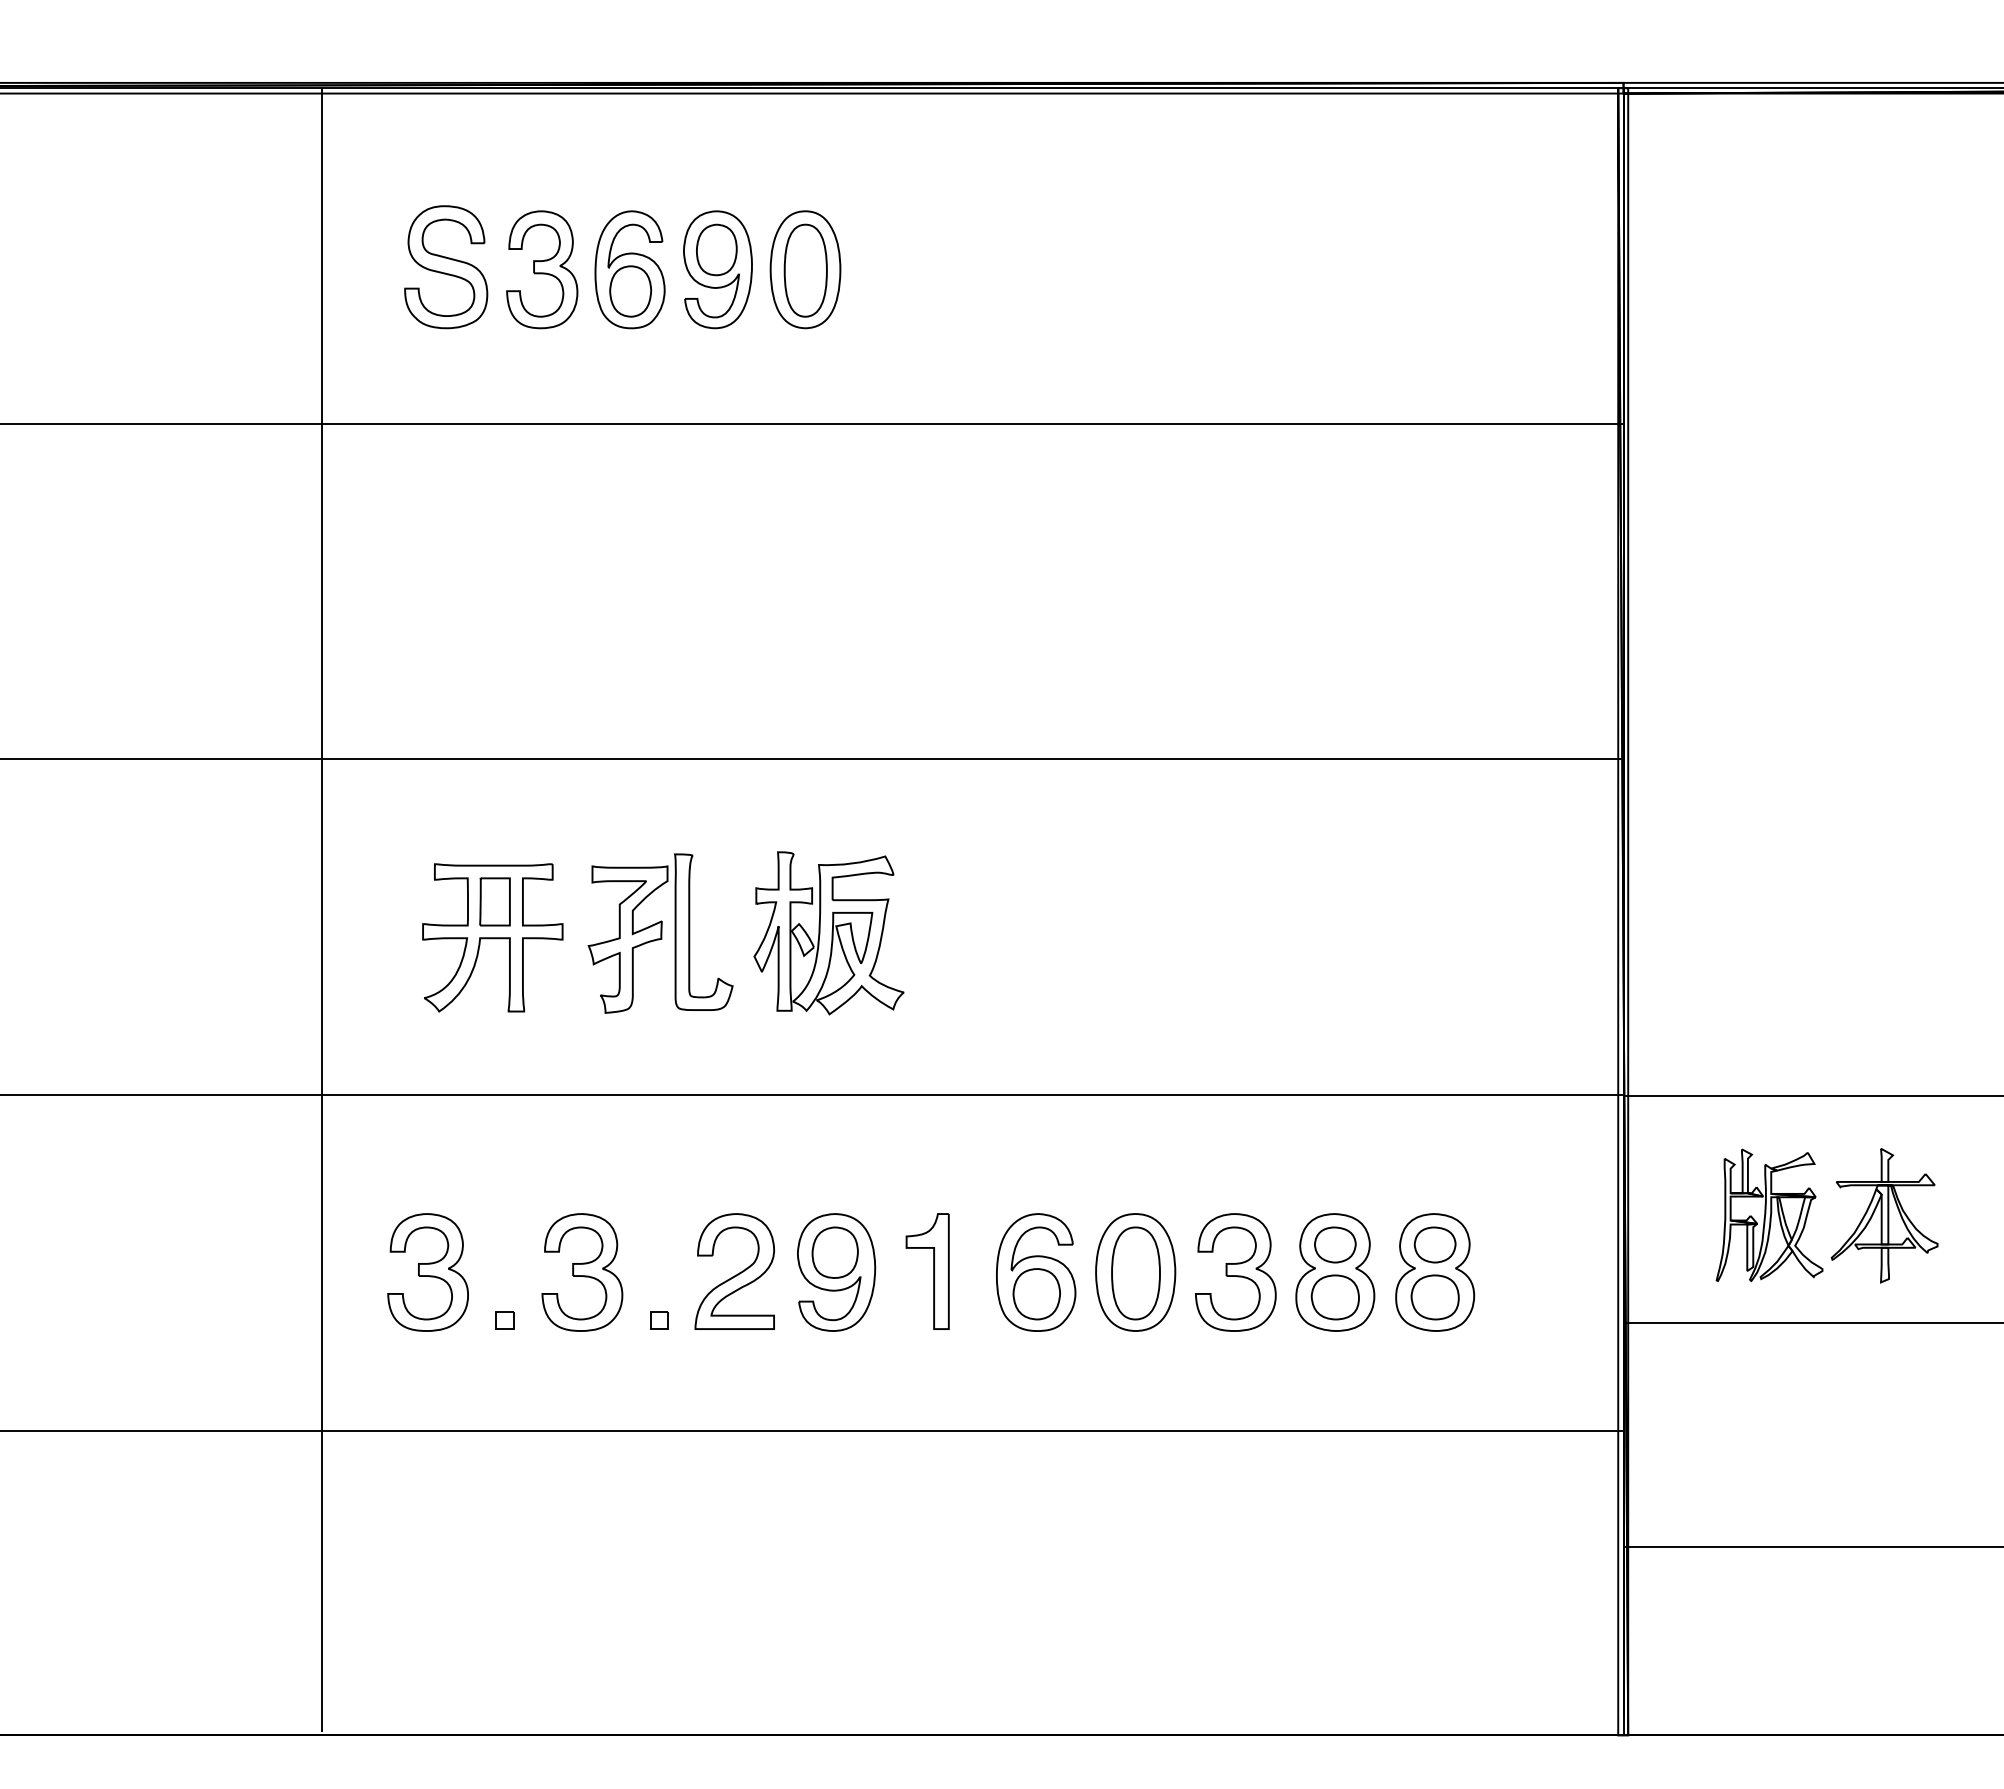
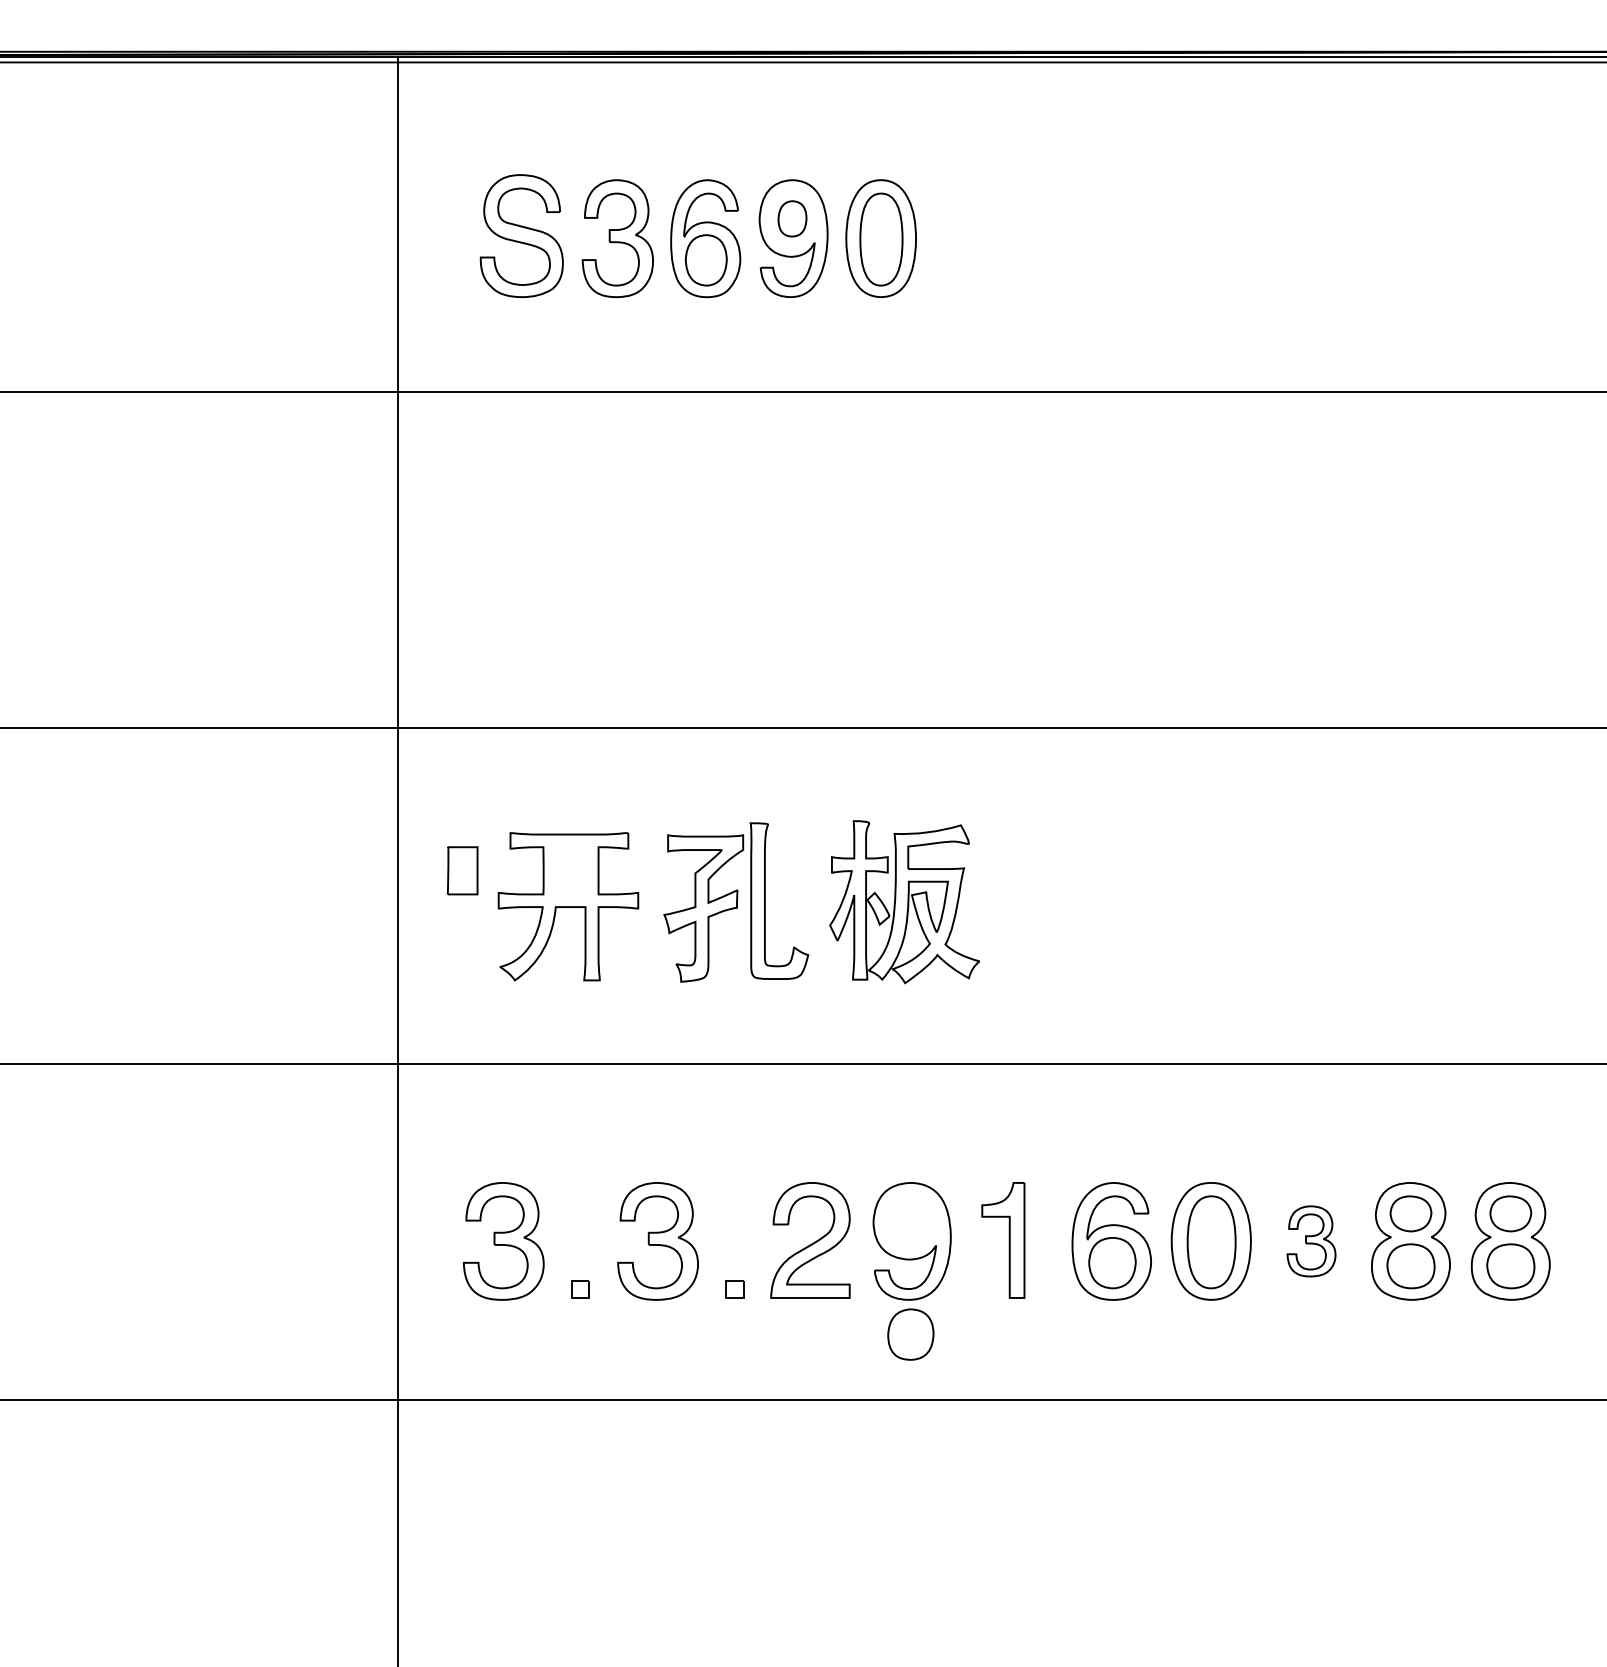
part: (716, 249) -> (792, 218), size x0.7
part: (494, 901) -> (462, 870), moved
part: (834, 1252) -> (910, 1334), moved
part: (1235, 1272) -> (1311, 1241), size x0.6

